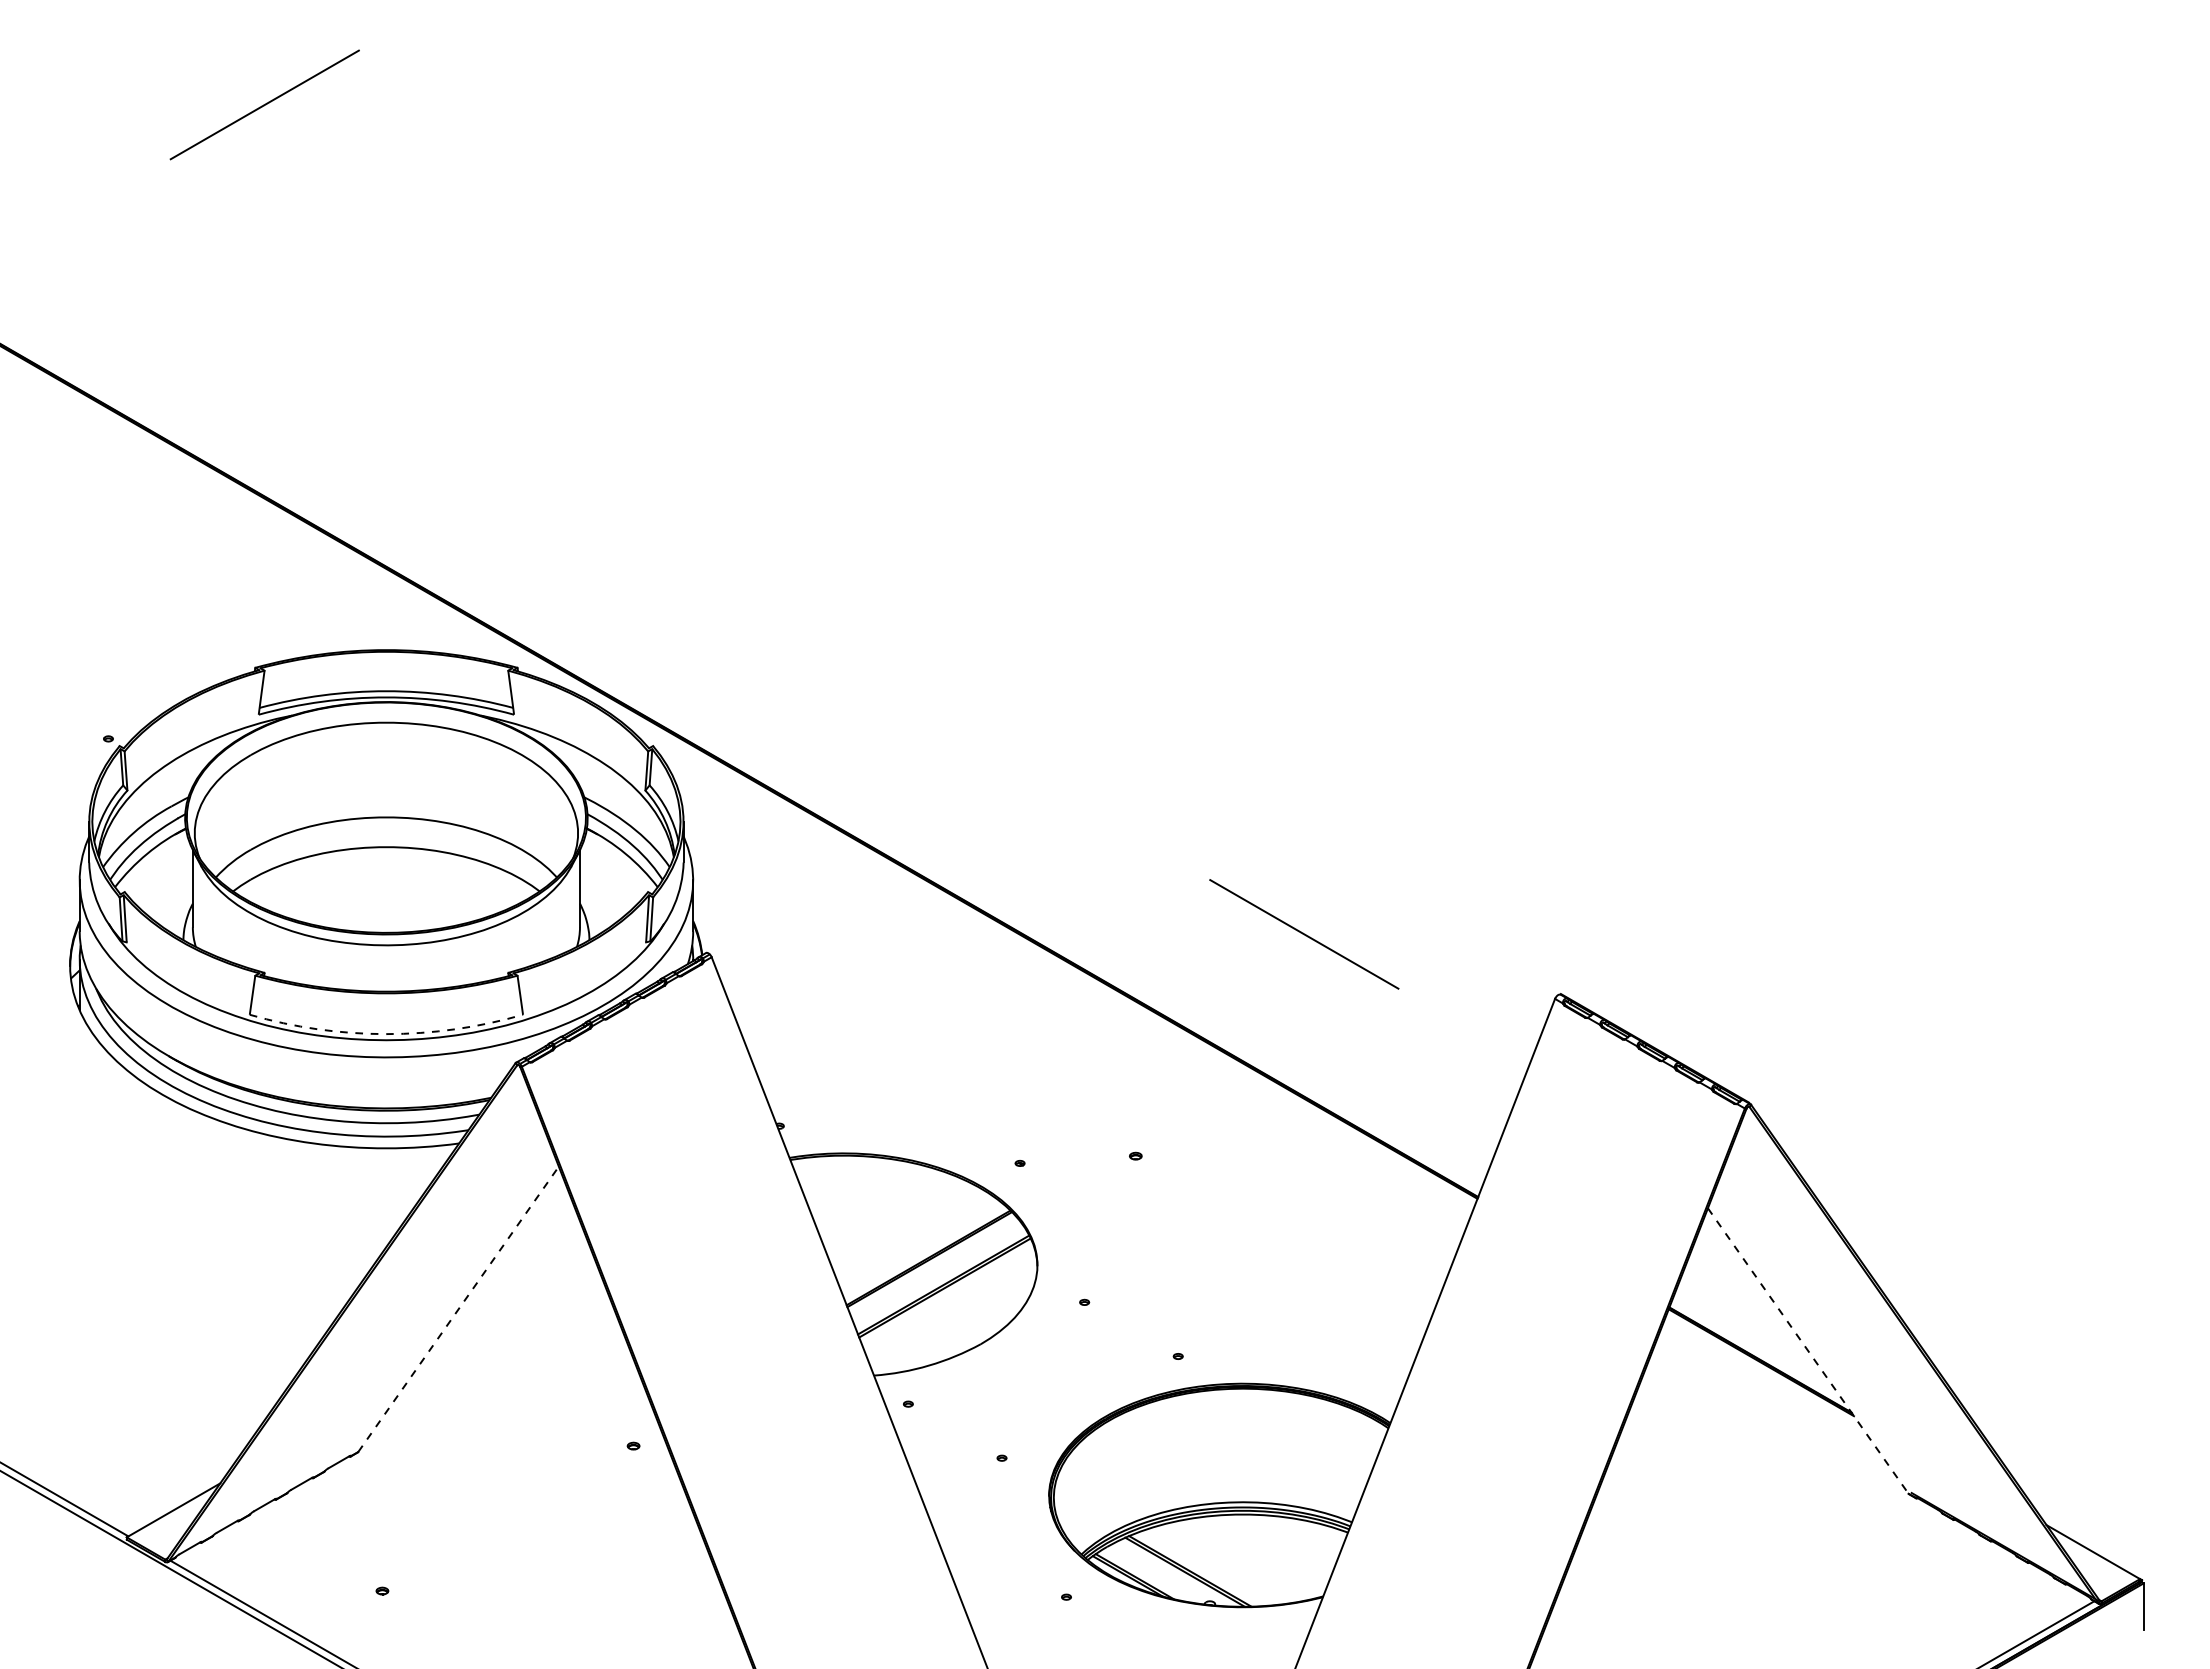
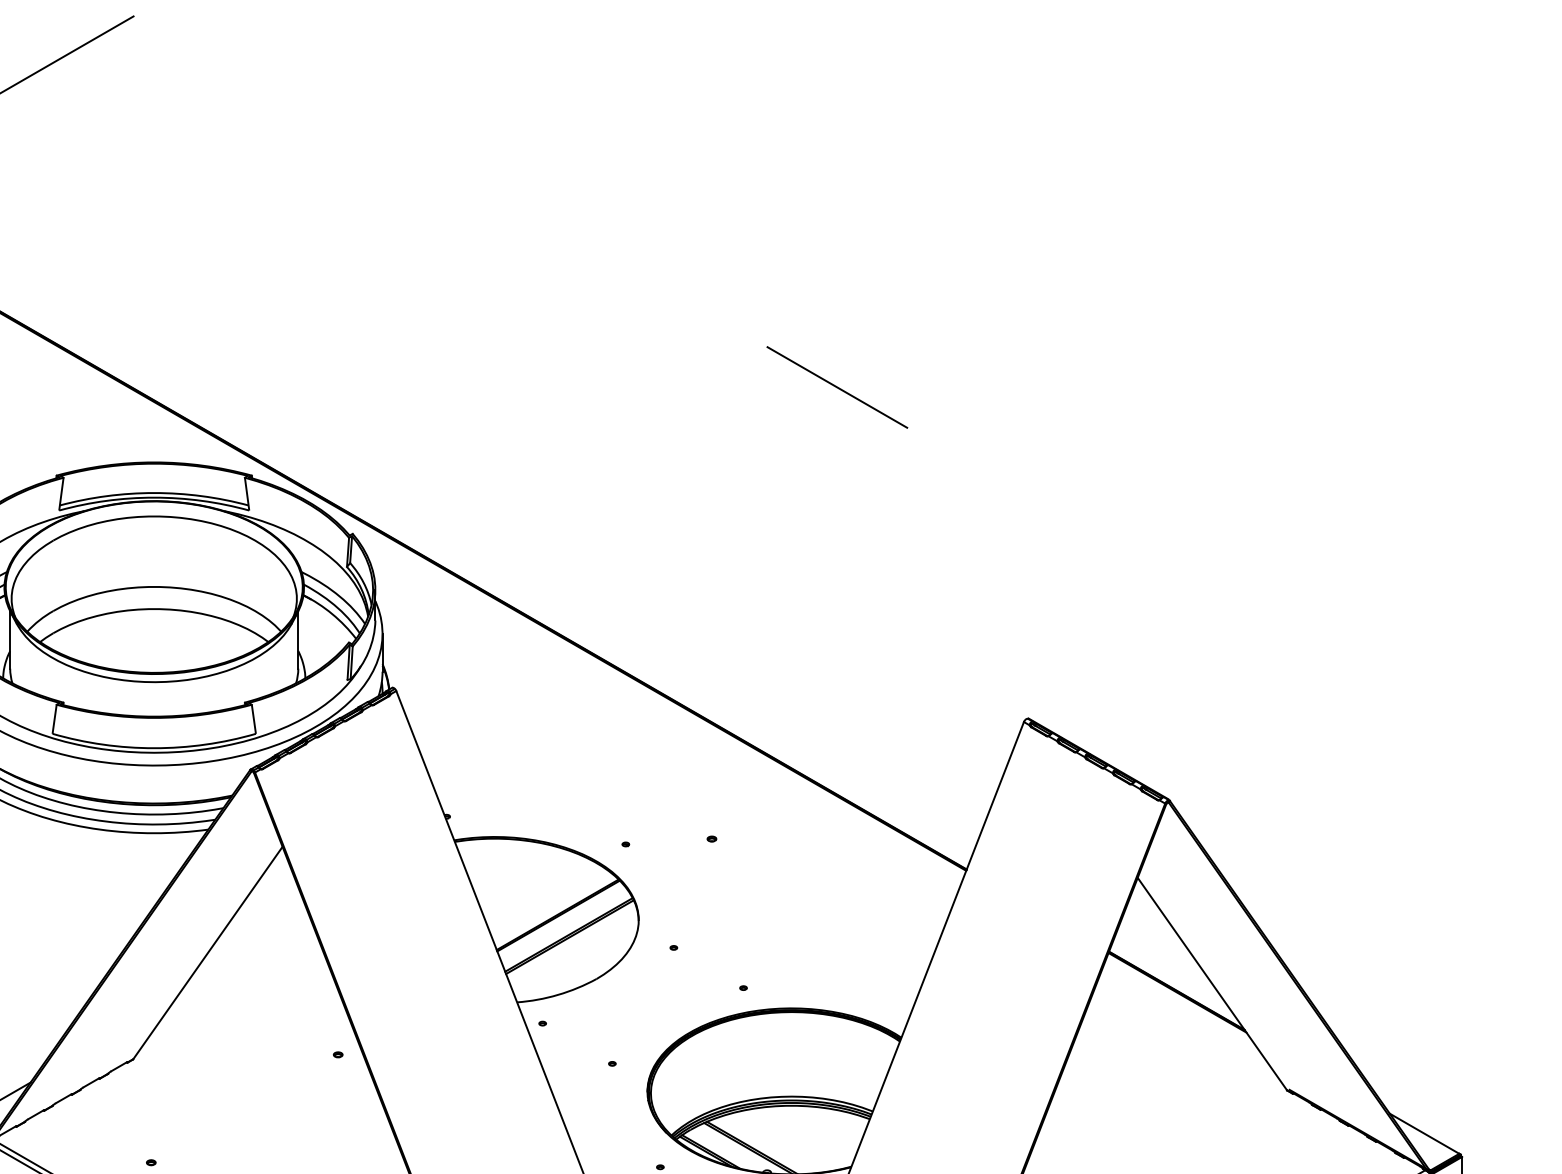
line: (1304, 934) -> (837, 387), moved
arc: (386, 1034) -> (154, 748), dashed -> solid
line: (458, 1308) -> (207, 952), dashed -> solid
line: (1808, 1351) -> (1212, 984), dashed -> solid

